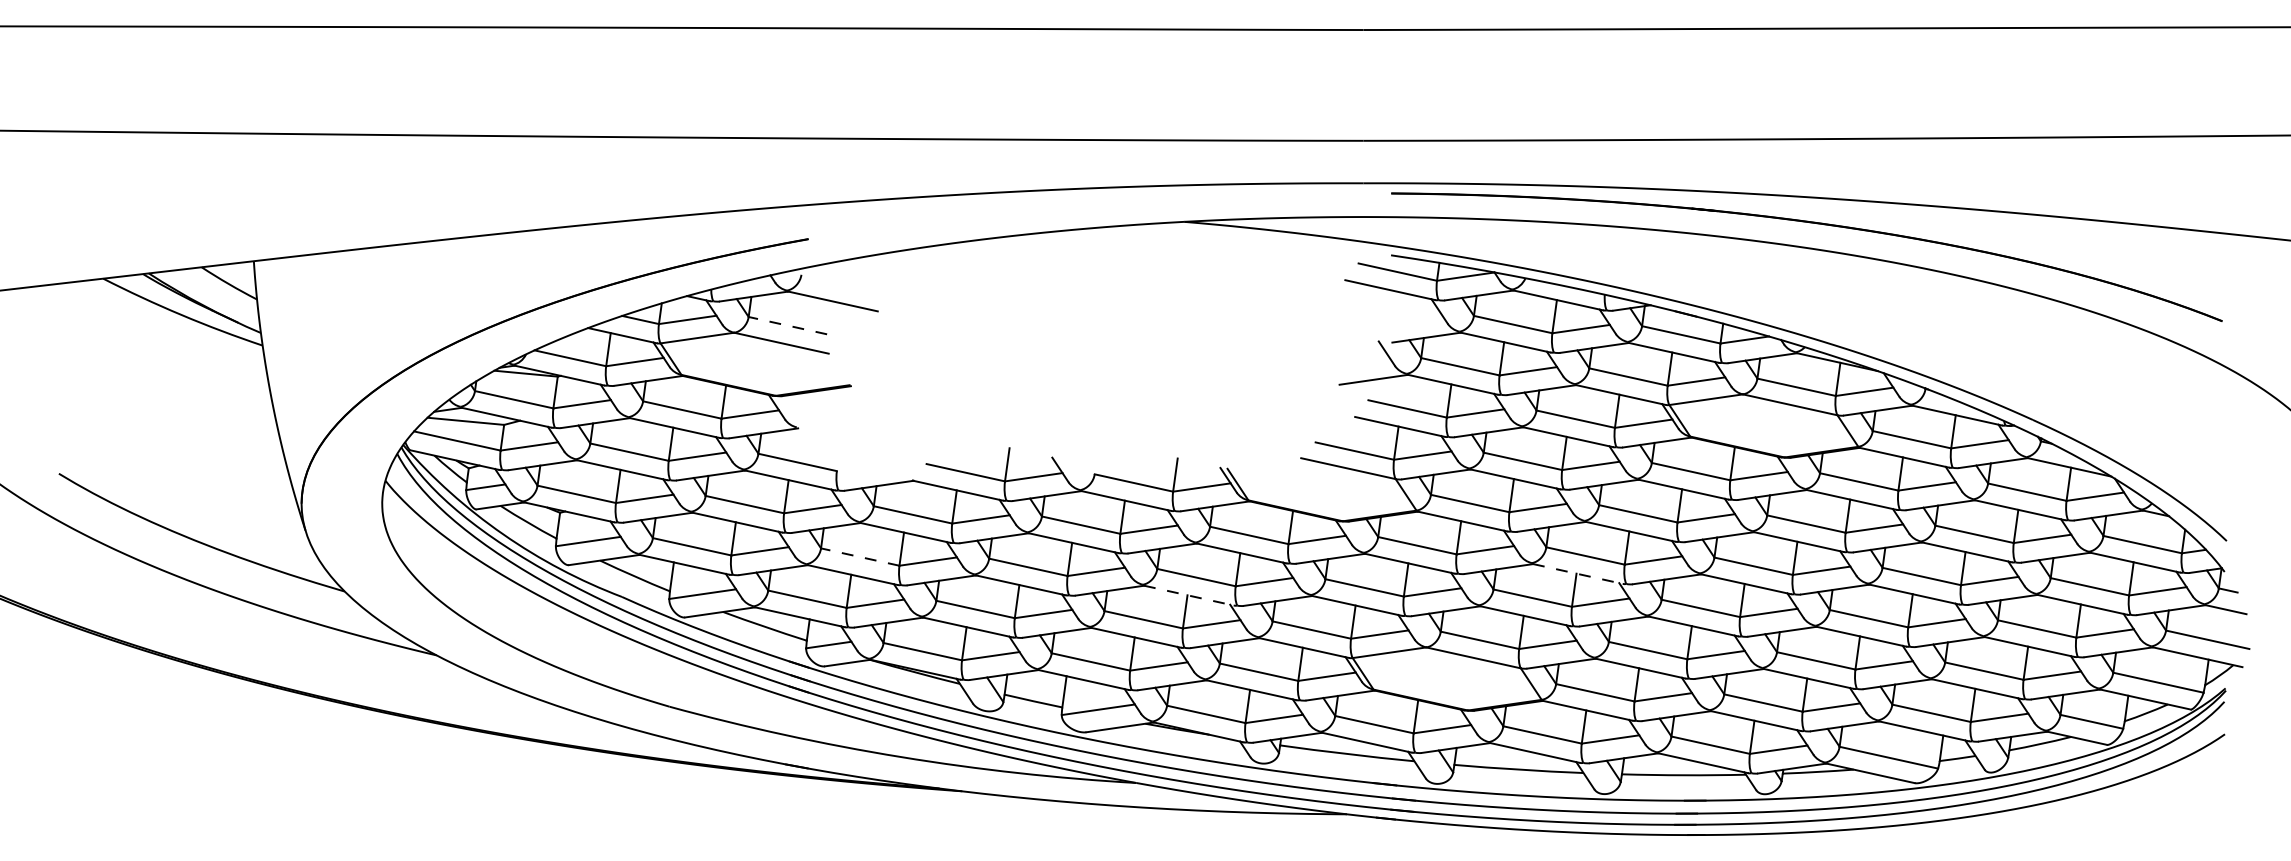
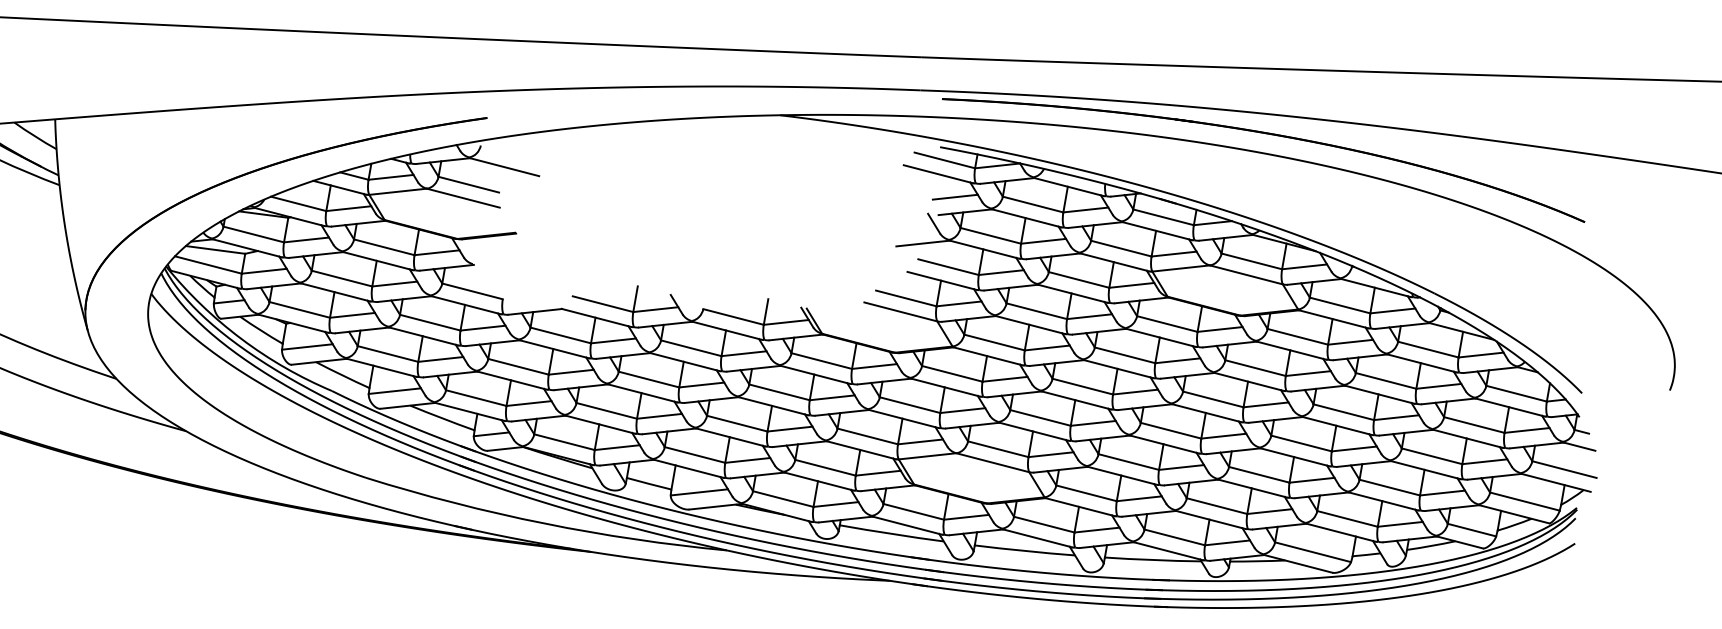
line: (1412, 318) -> (954, 196), added
line: (787, 325) -> (468, 184), dashed -> solid
line: (859, 556) -> (517, 366), dashed -> solid
line: (1577, 573) -> (1076, 400), dashed -> solid
line: (1188, 595) -> (772, 406), dashed -> solid

